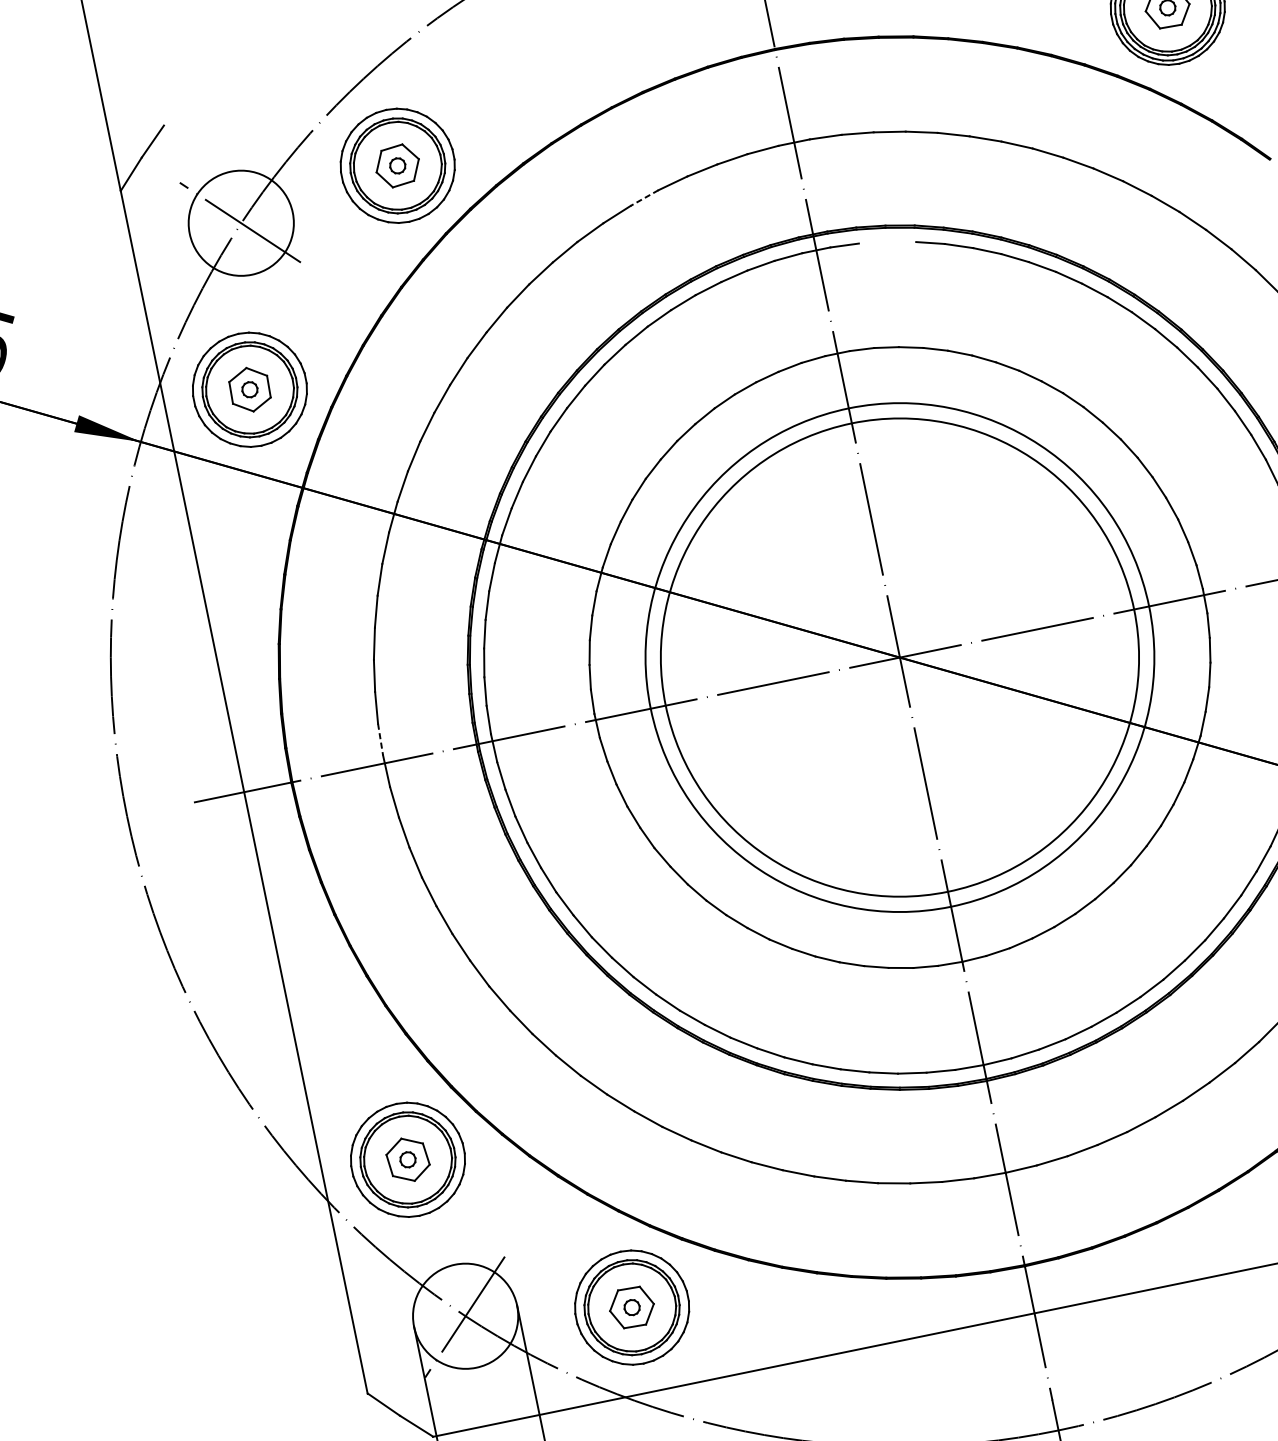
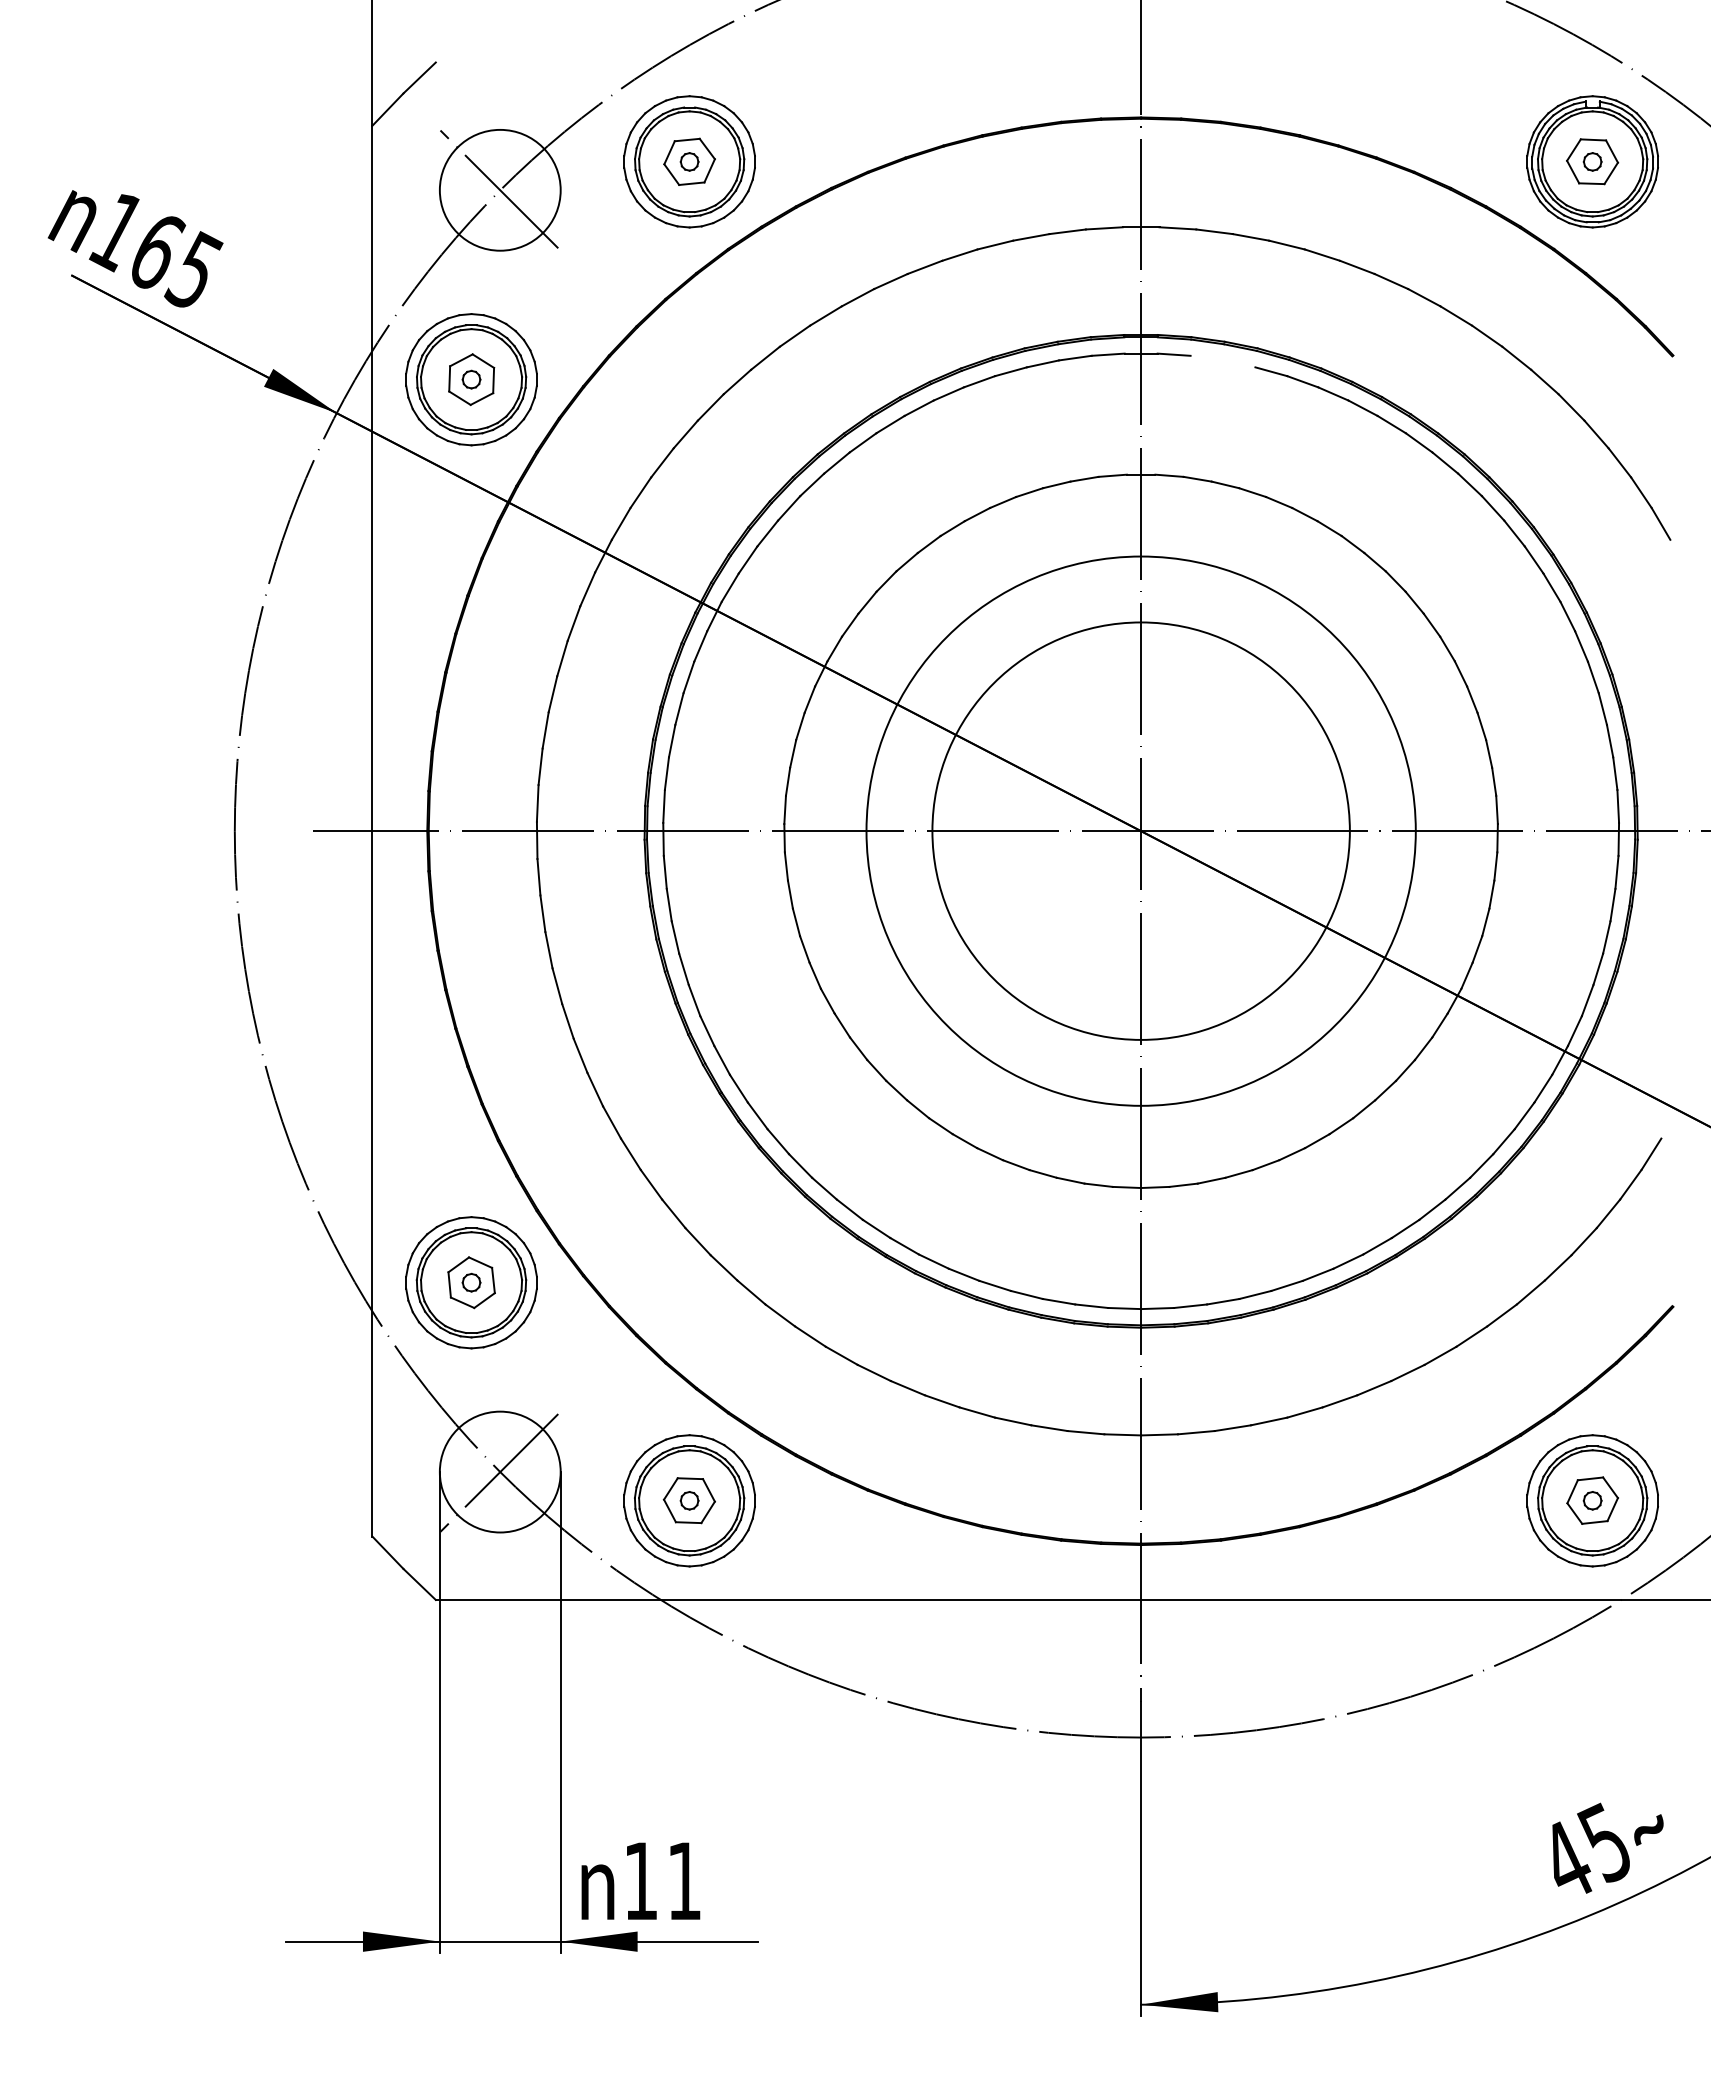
line: (644, 198) -> (959, 255), dashed -> solid
circle: (899, 657) -> (1140, 830), size x0.71
line: (380, 739) -> (537, 803), dashed -> solid

